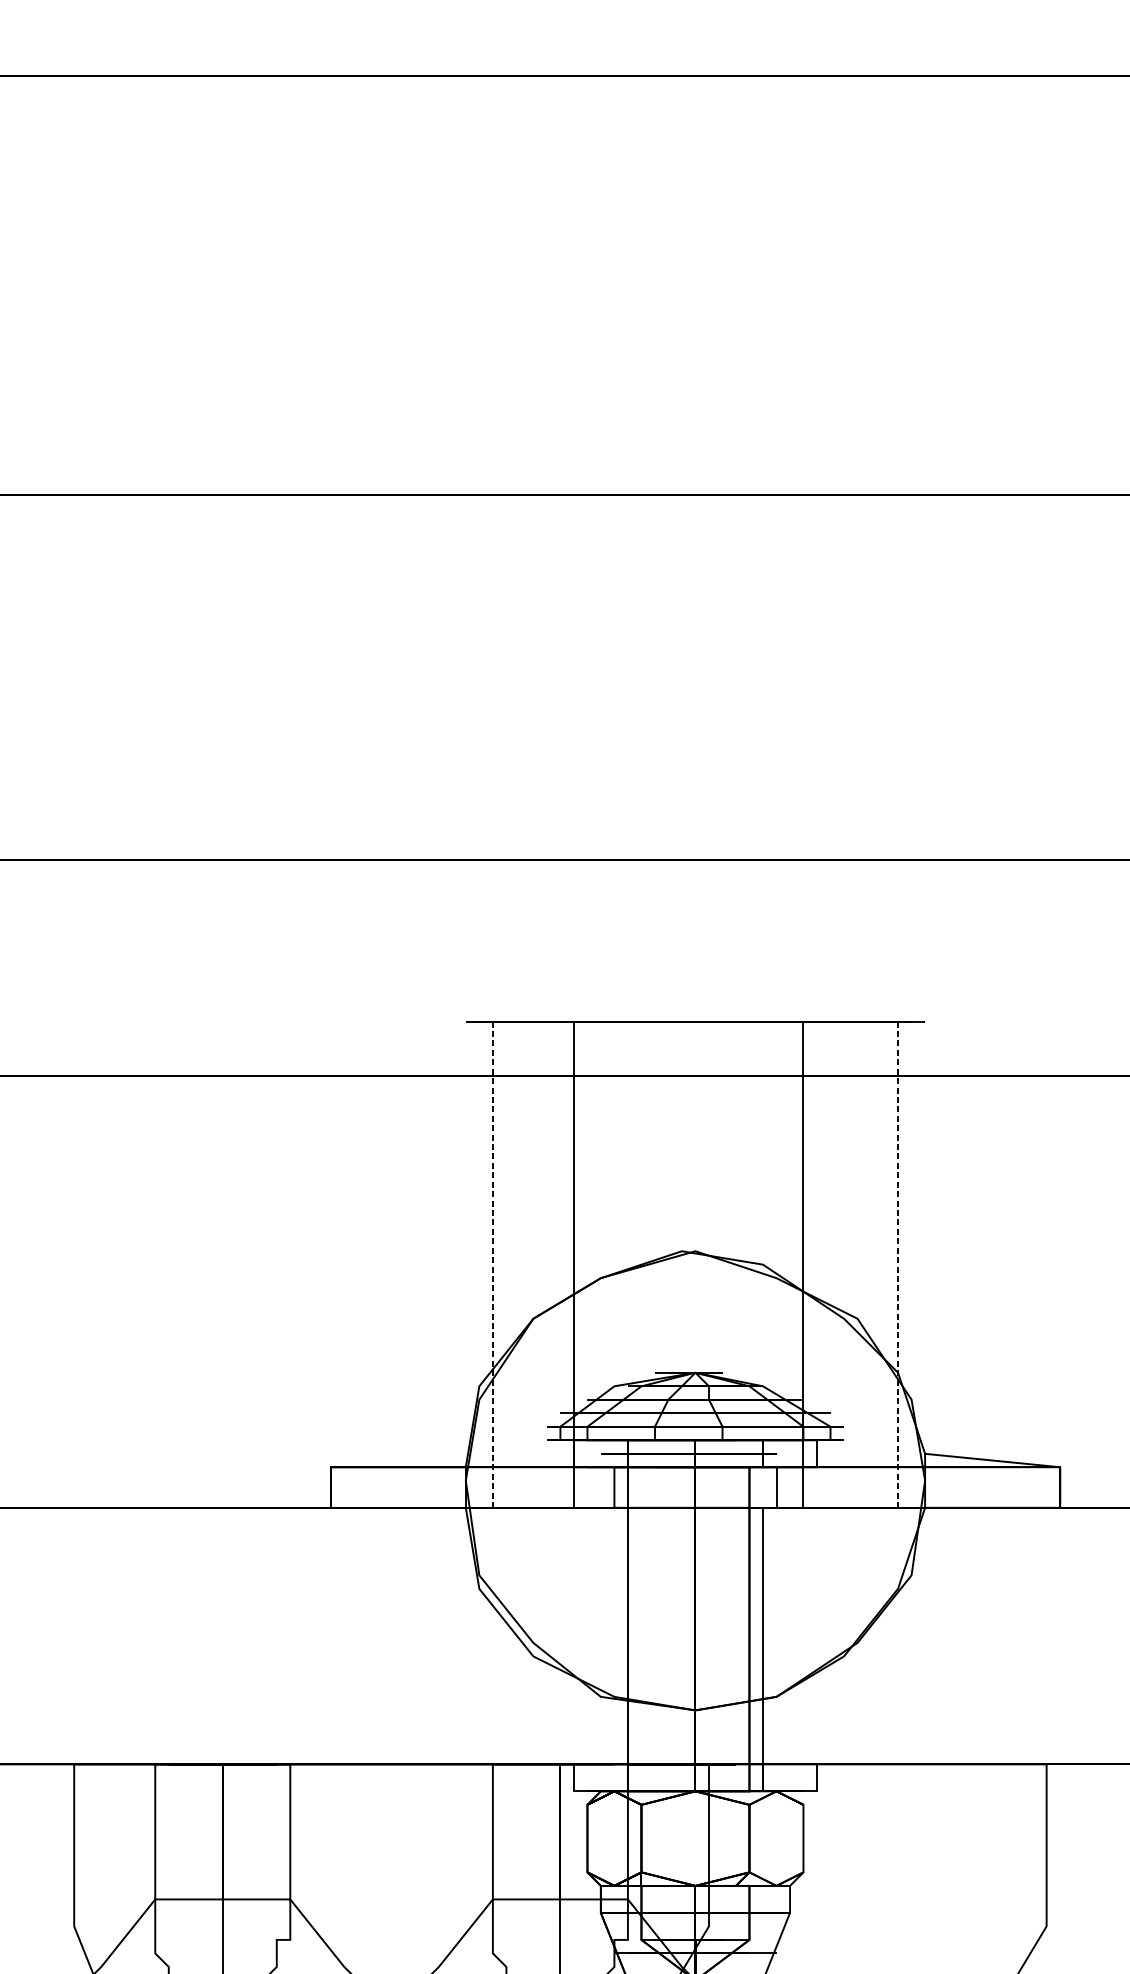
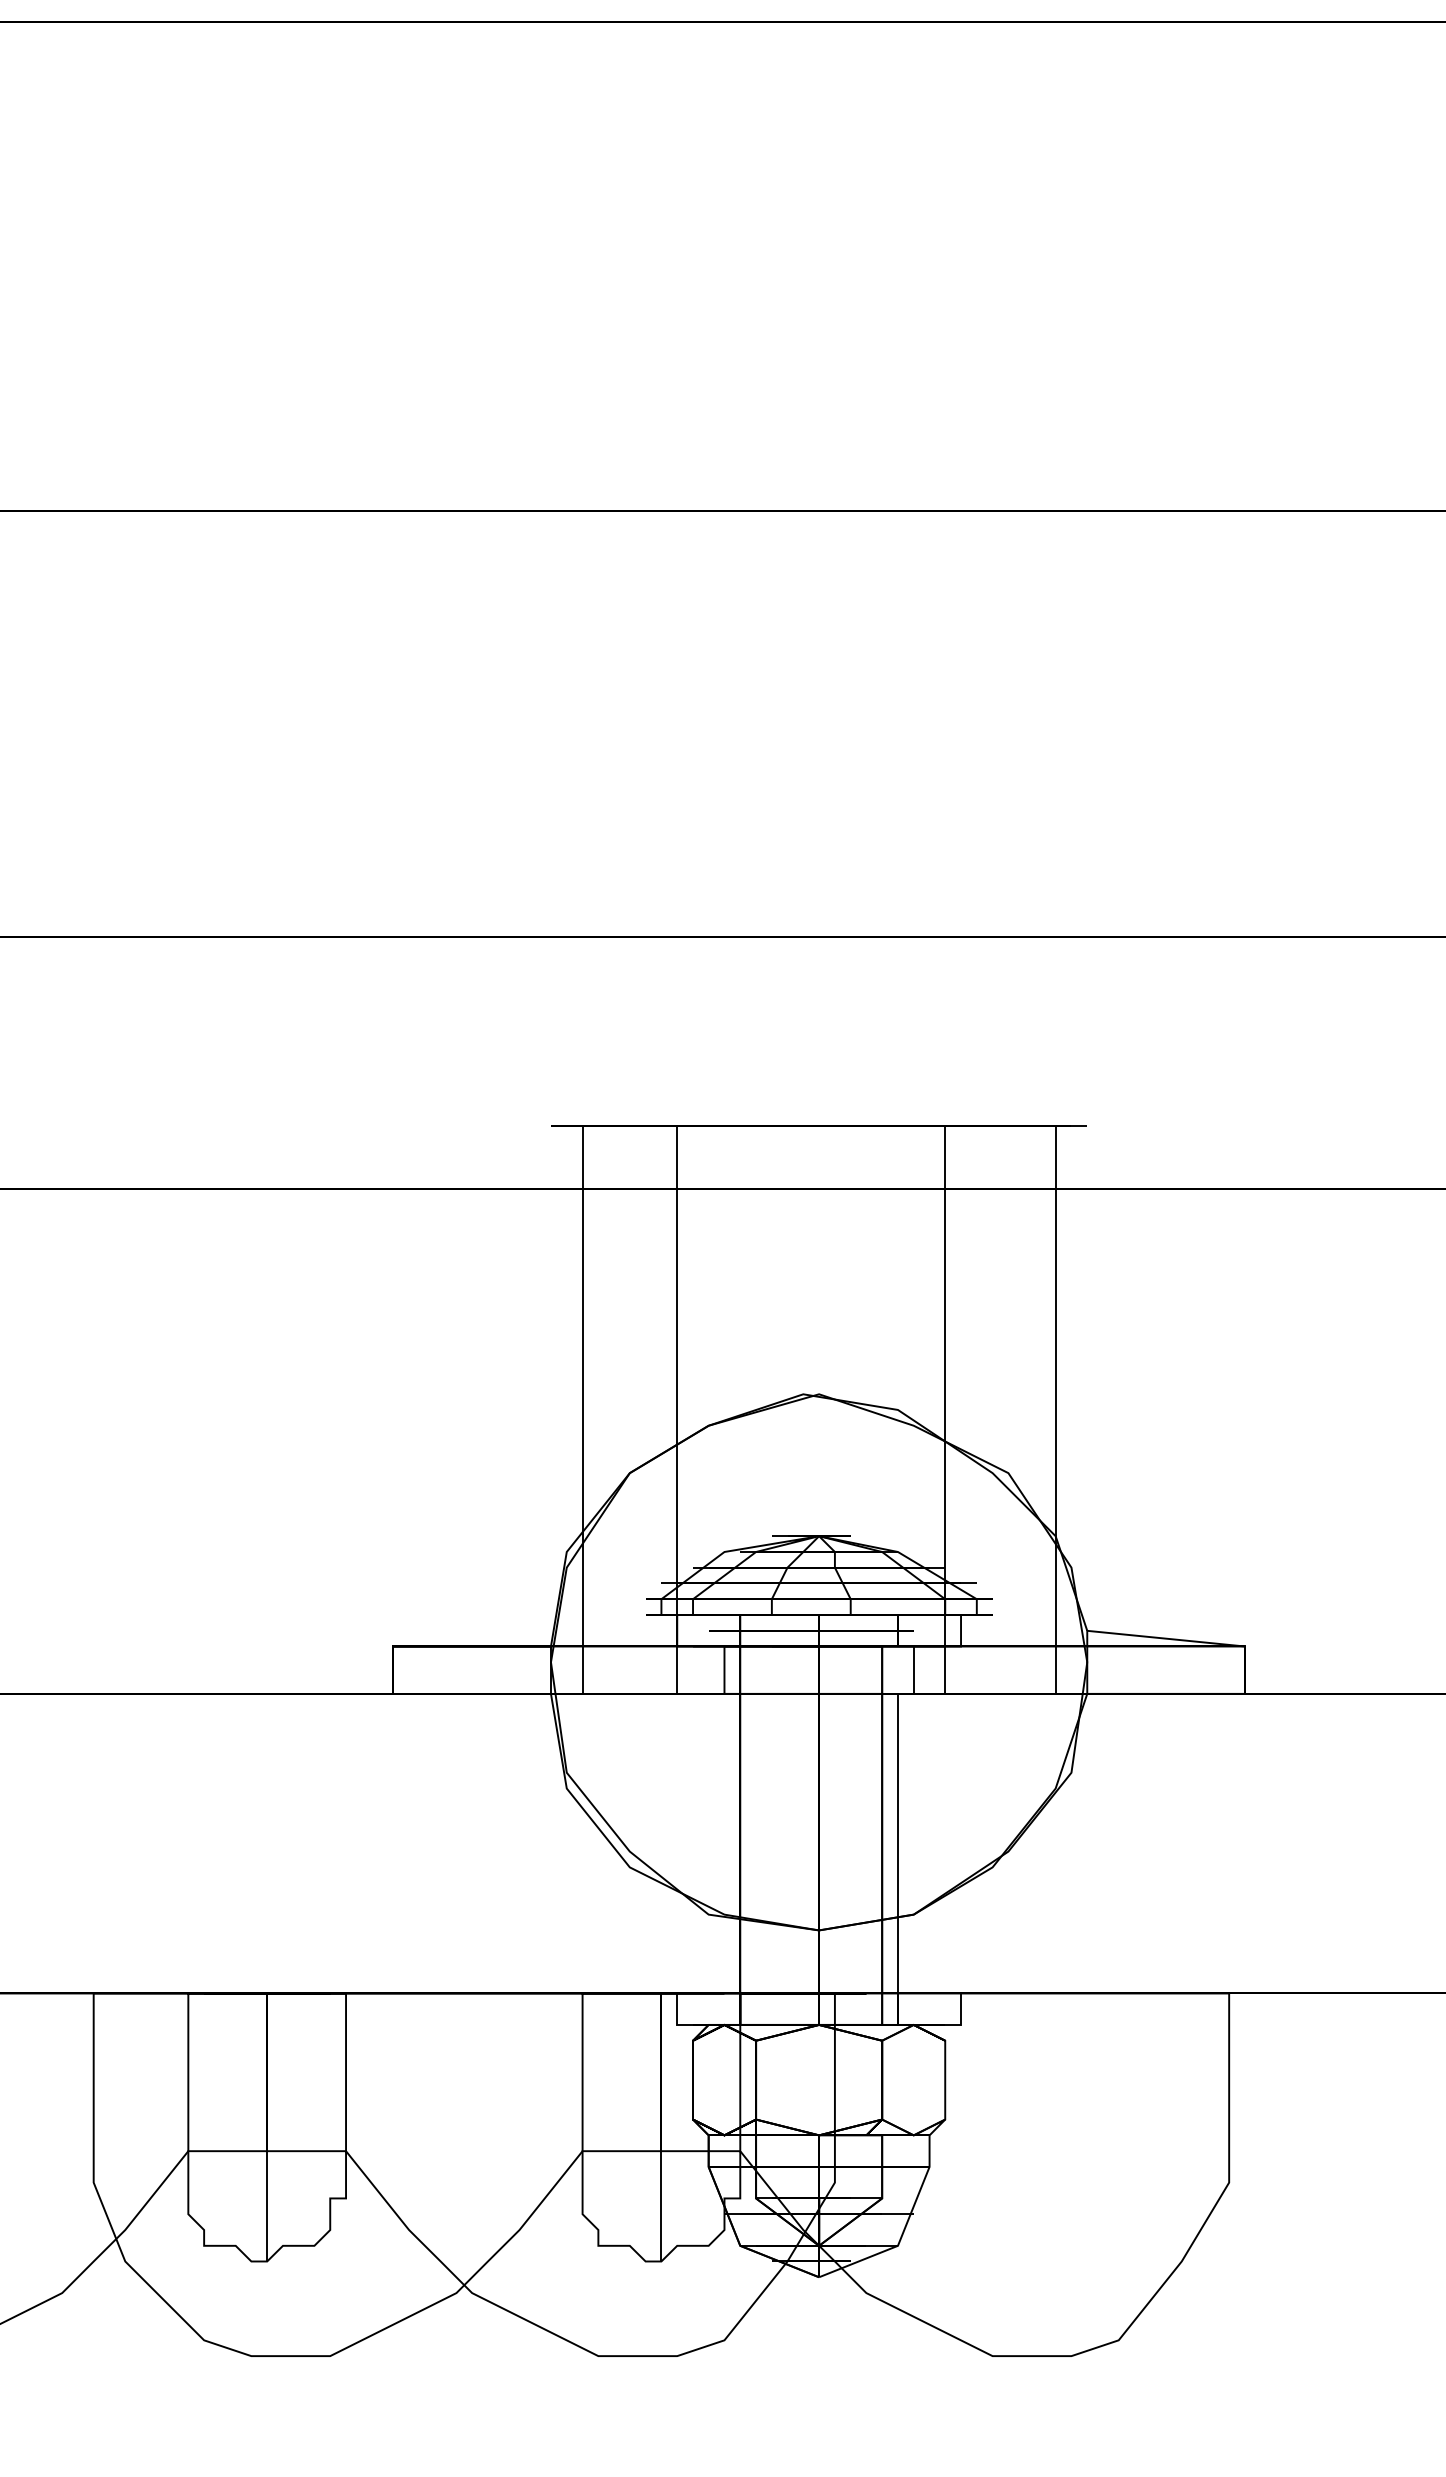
line: (492, 1265) -> (582, 1410), dashed -> solid
line: (897, 1265) -> (1055, 1410), dashed -> solid

